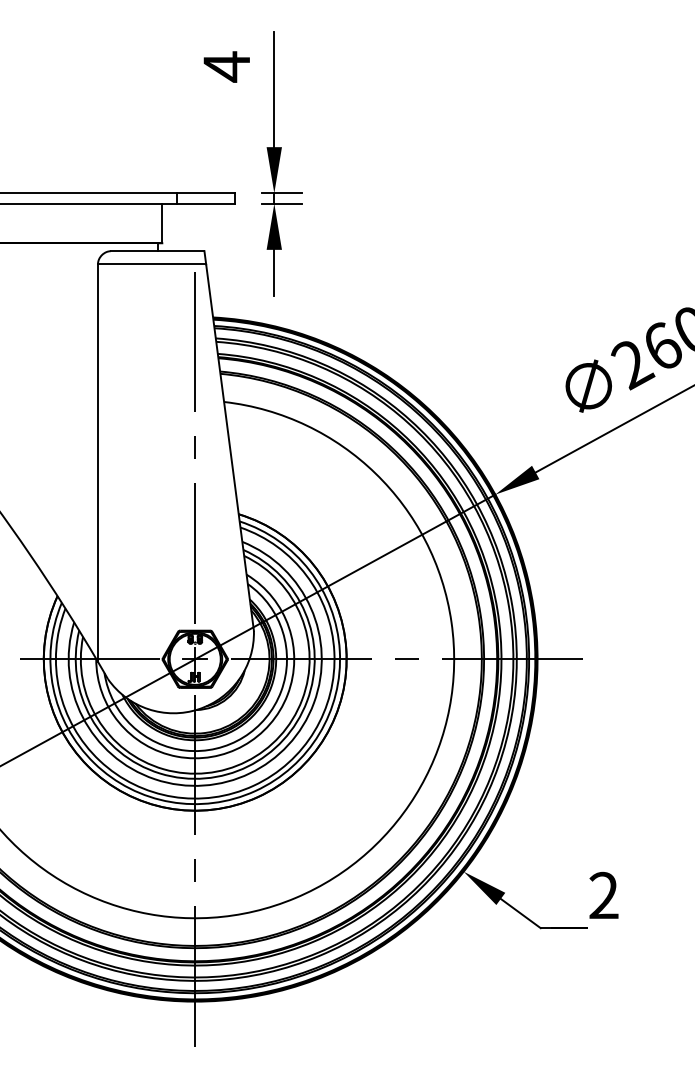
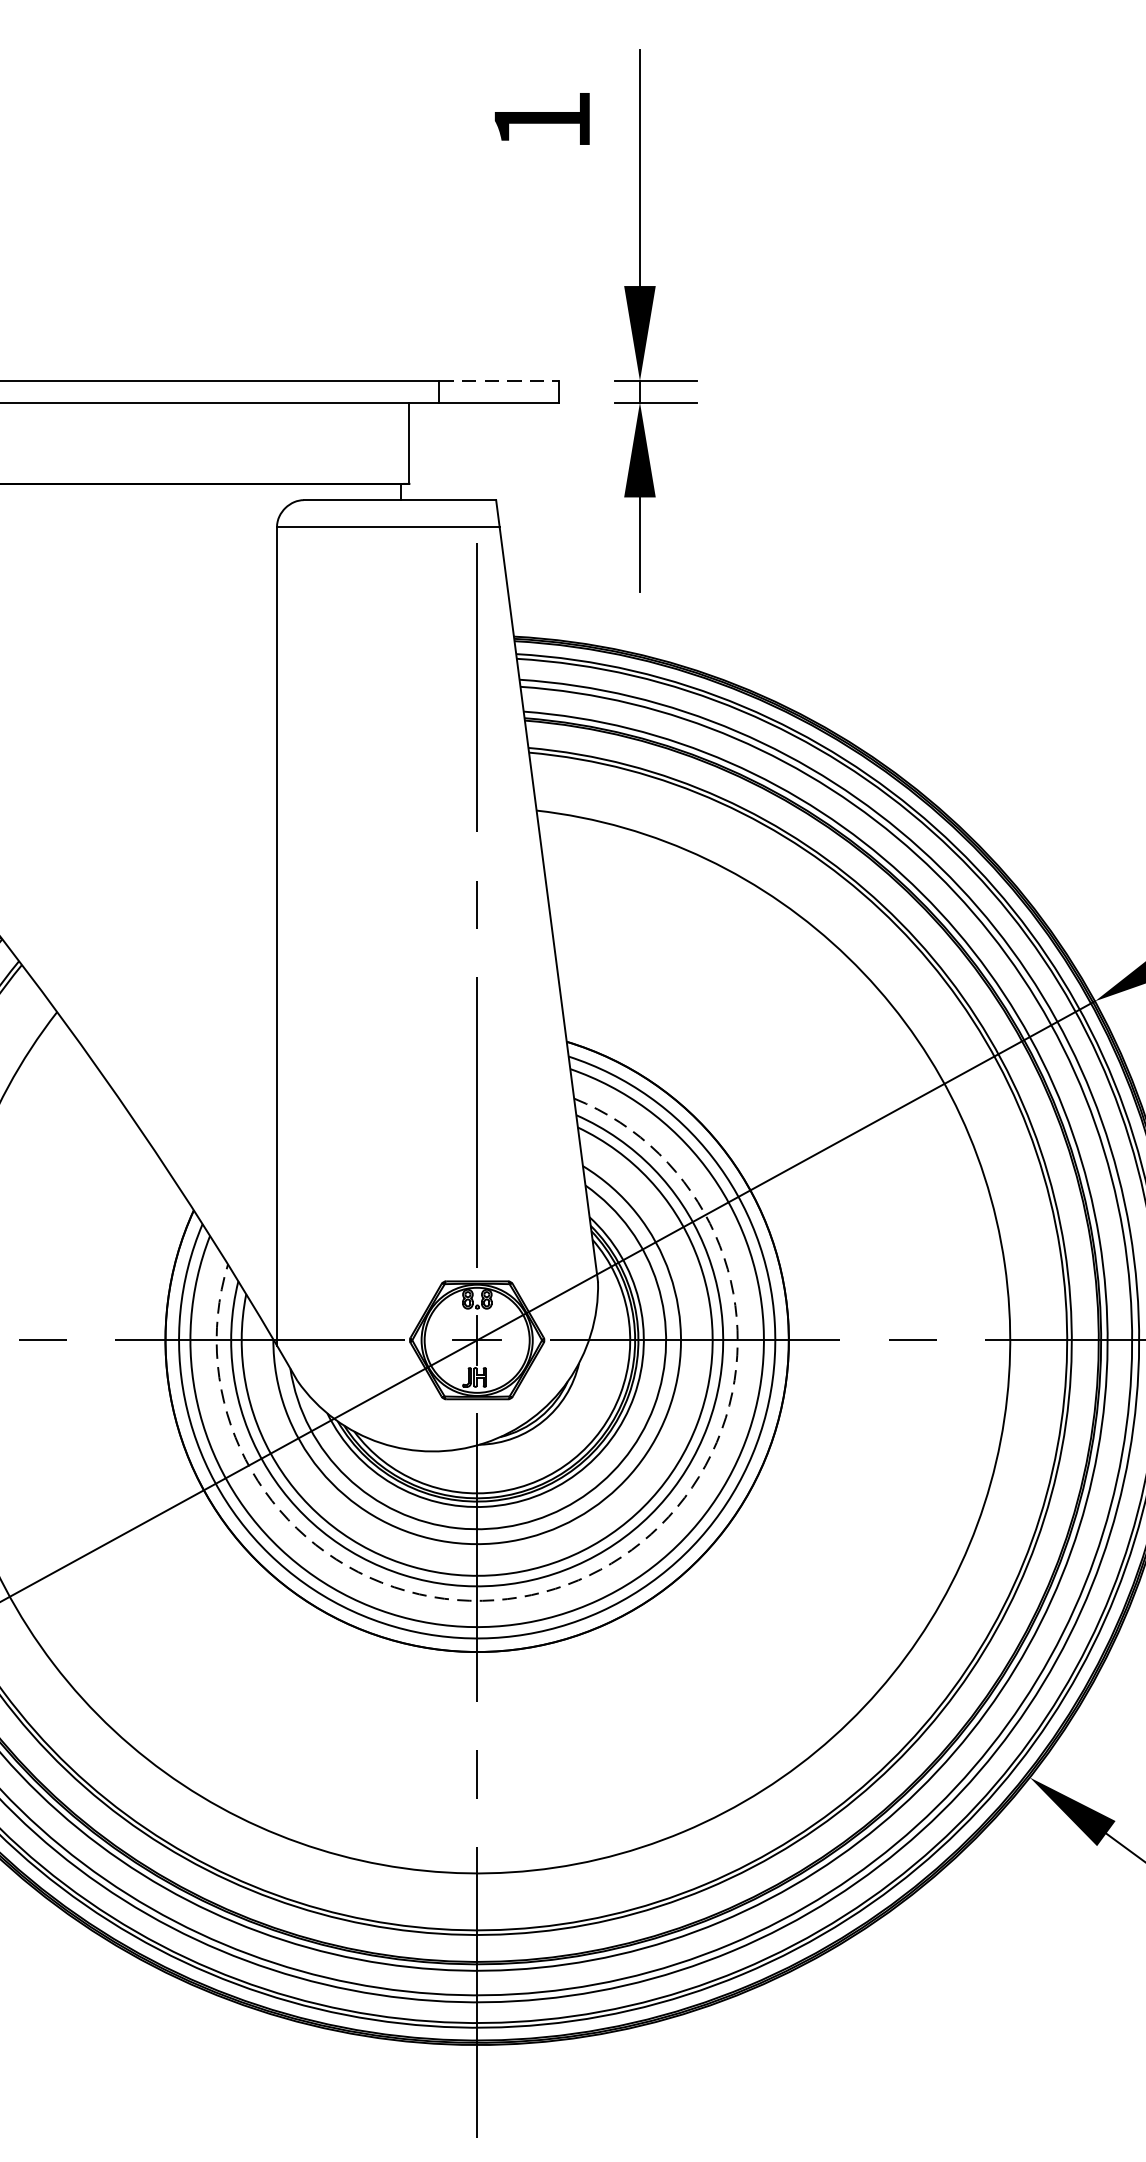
text: (226, 66) -> (541, 119), 4 -> 1
line: (205, 193) -> (498, 381), solid -> dashed
arc: (249, 773) -> (588, 1575), solid -> dashed

